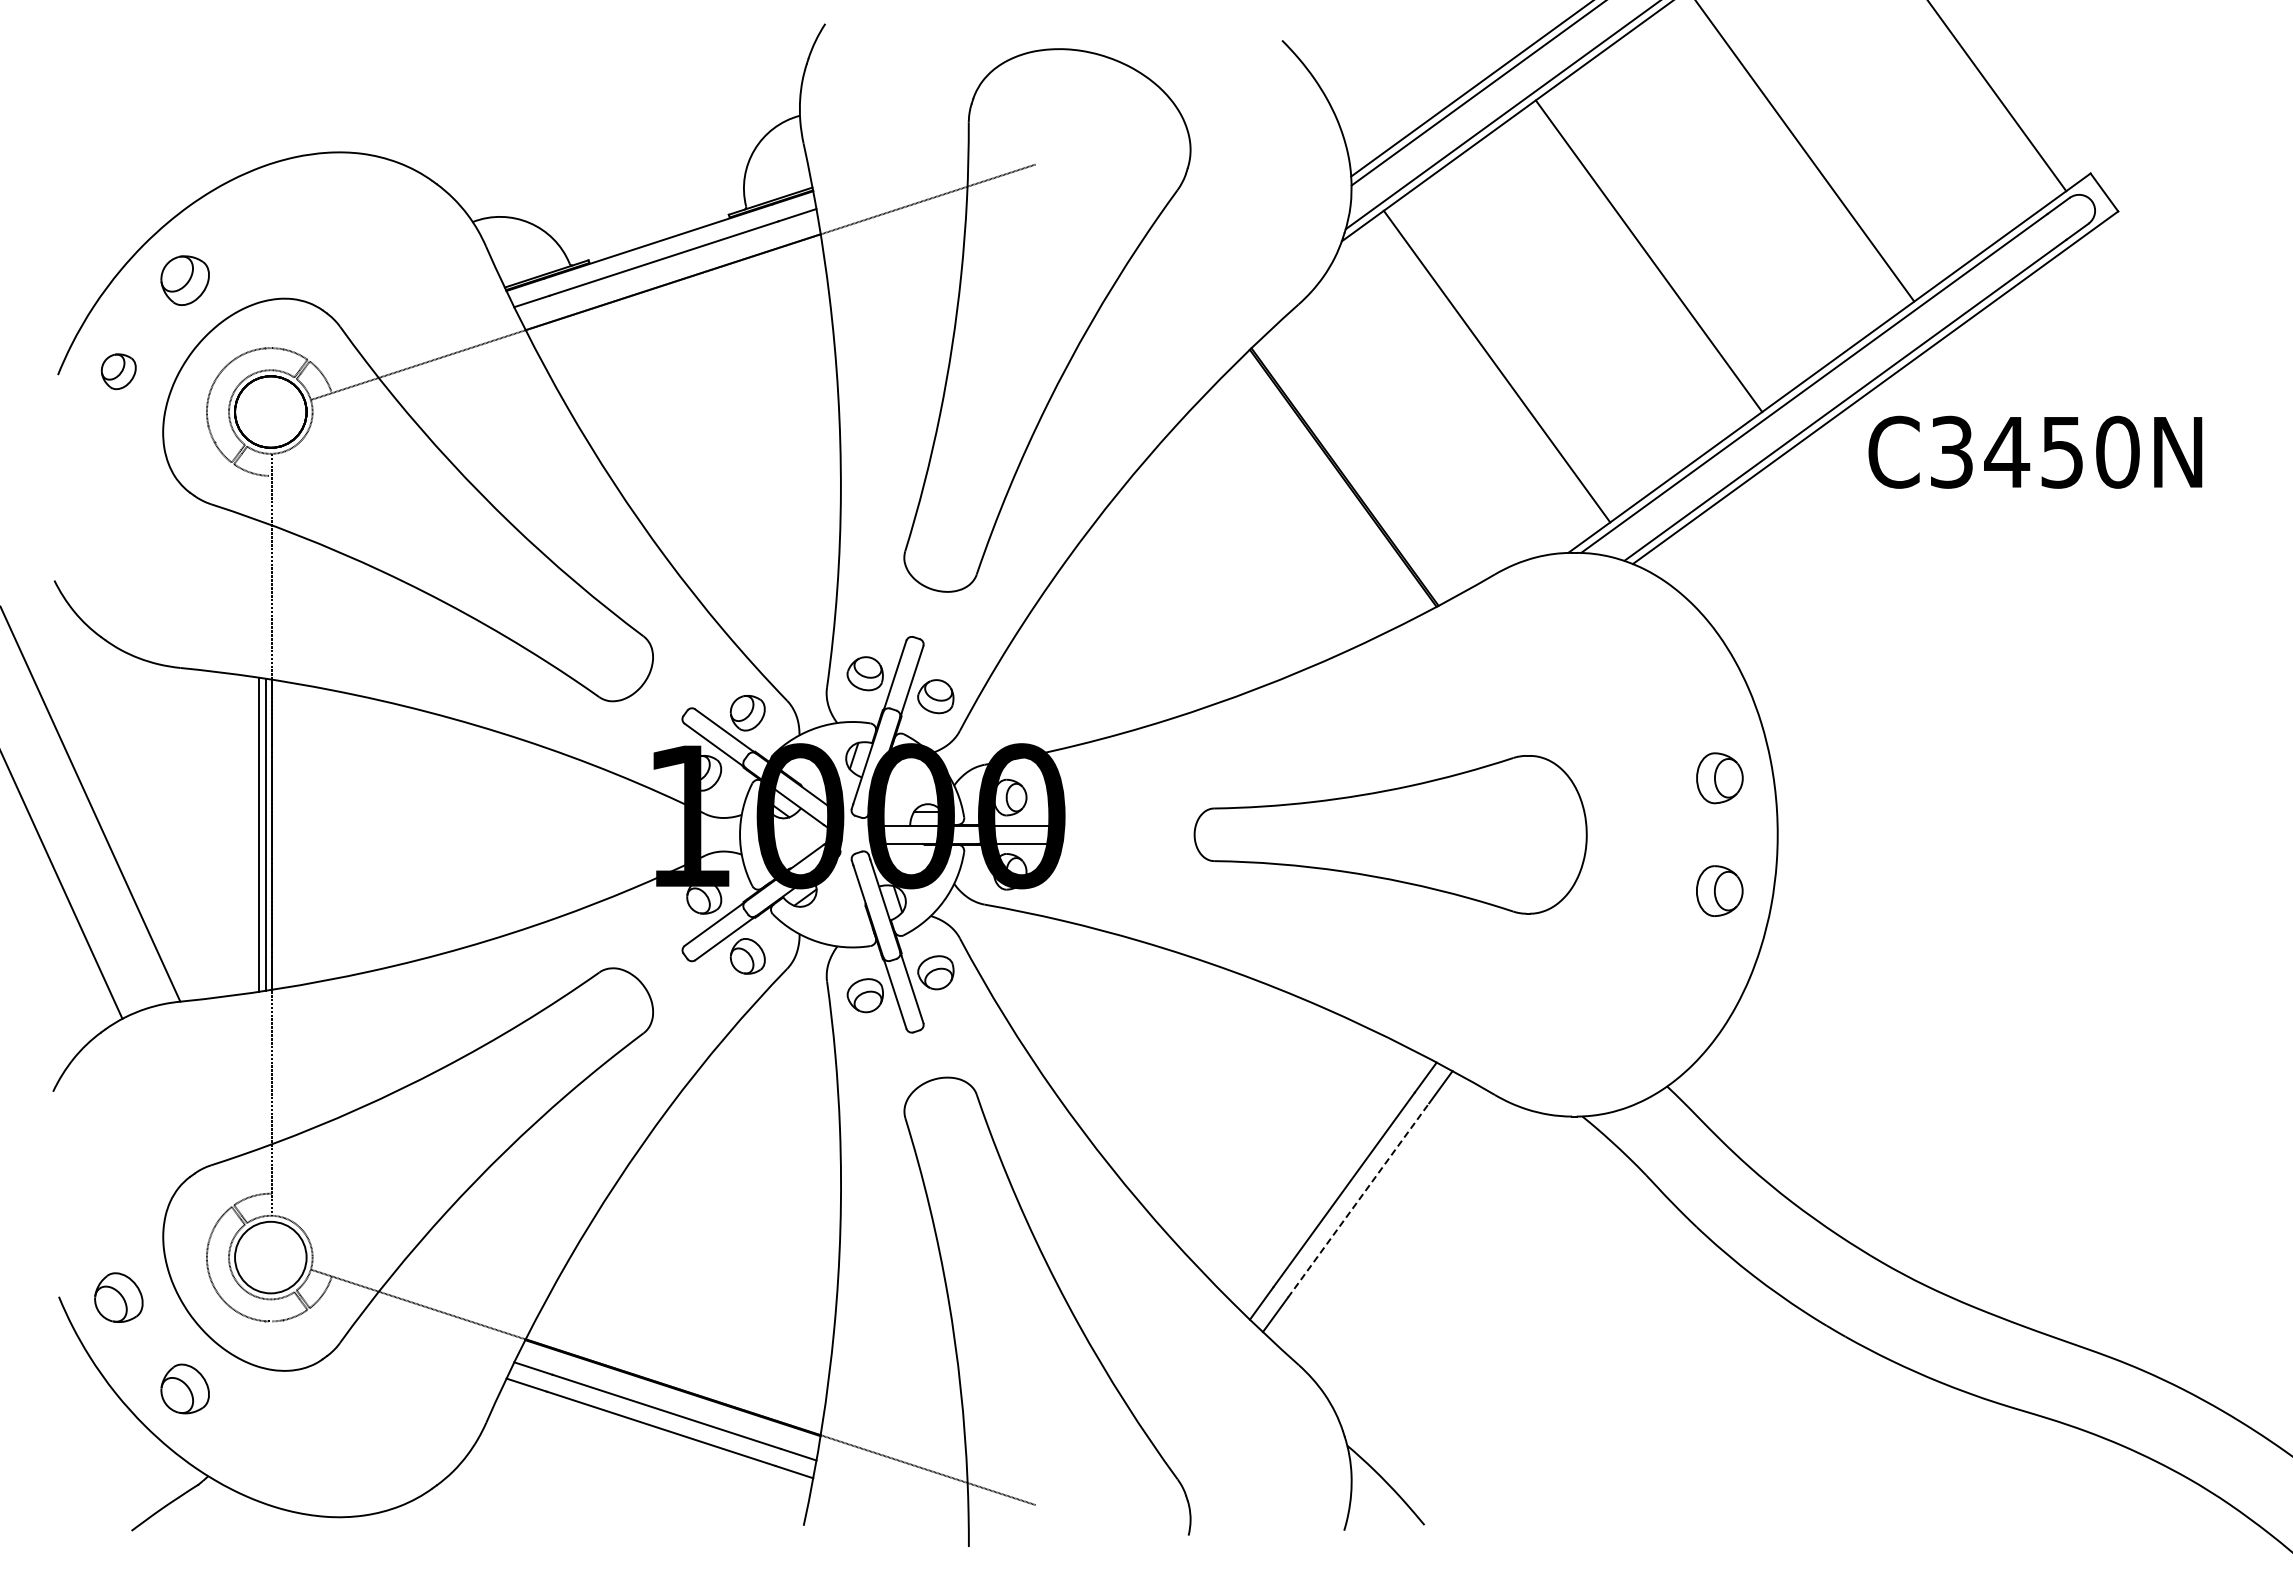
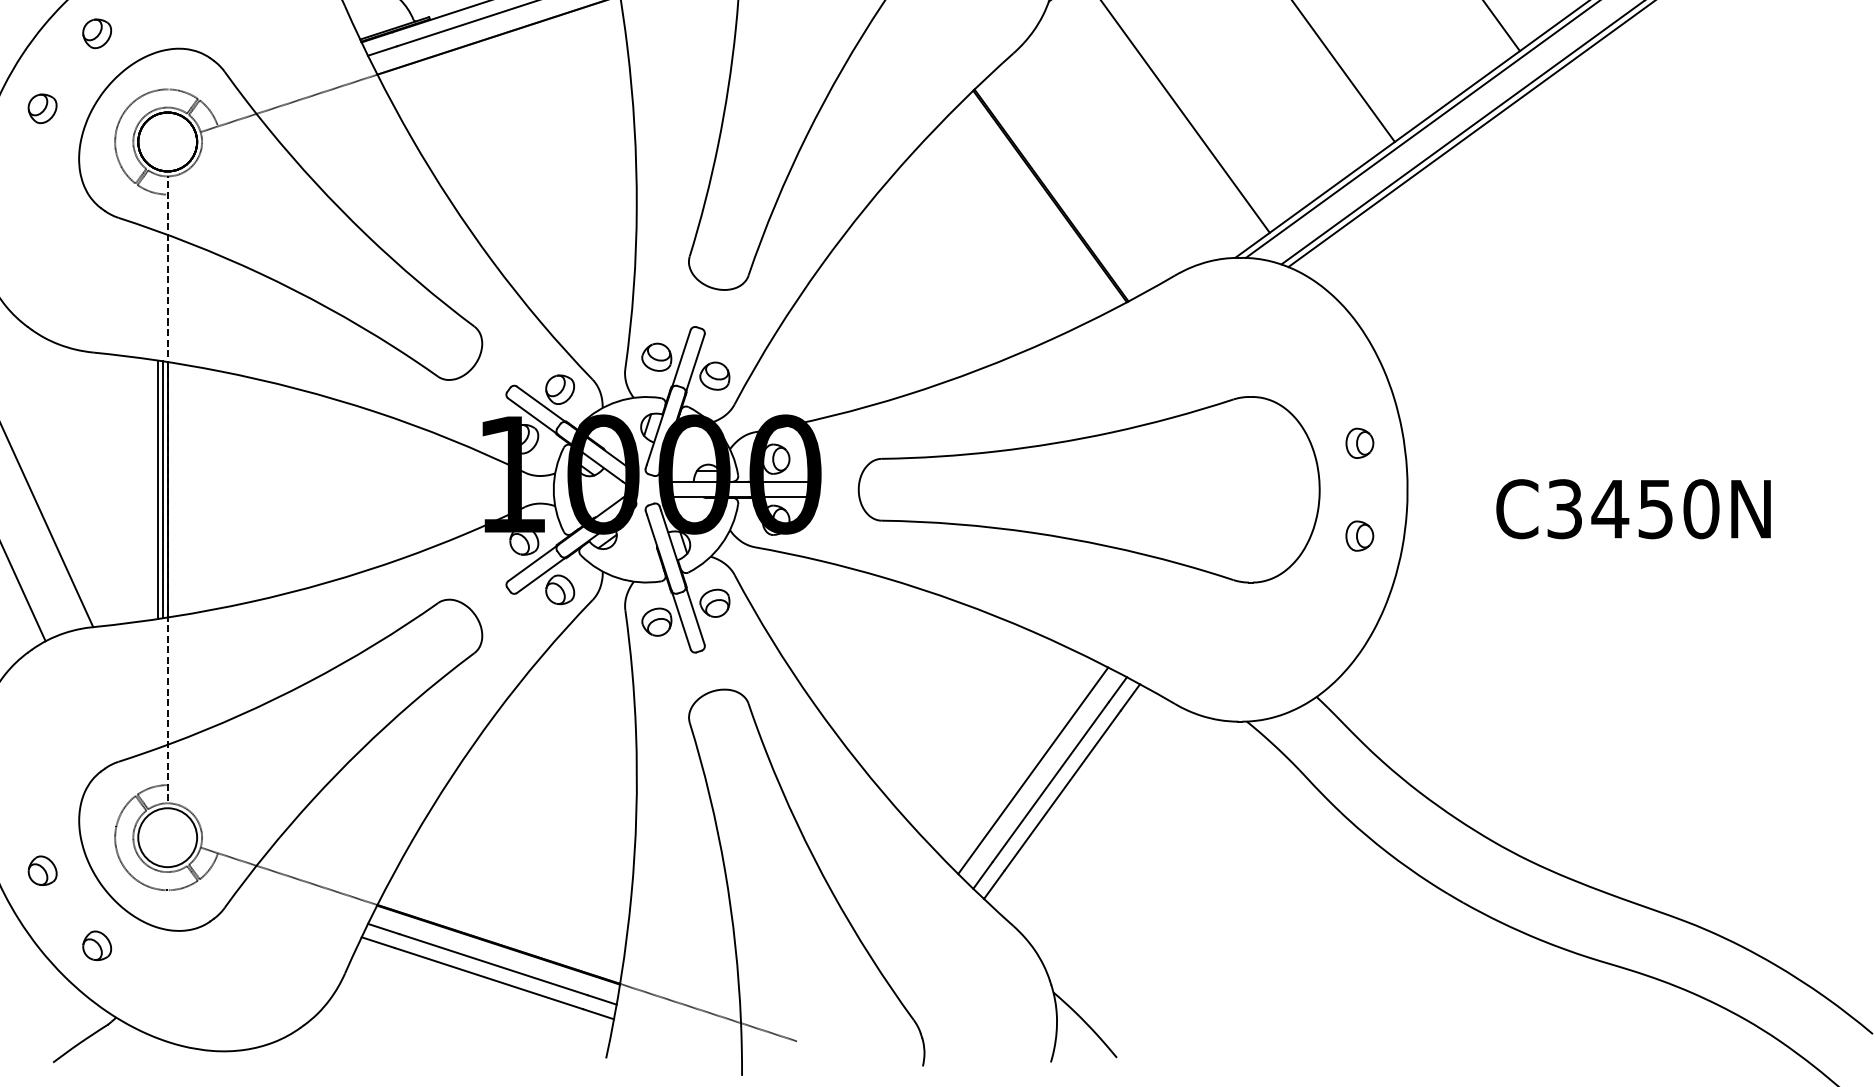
part: (184, 280) -> (96, 33), size x0.71
text: (2035, 451) -> (1633, 508), moved
part: (1719, 778) -> (1359, 443), size x0.71
part: (1390, 834) -> (1088, 489), size x1.43
part: (1719, 890) -> (1359, 535), size x0.71
line: (1322, 1175) -> (1033, 770), added
line: (1358, 1200) -> (1062, 790), dashed -> solid
part: (118, 1297) -> (42, 870), size x0.71
part: (184, 1388) -> (96, 945), size x0.71

